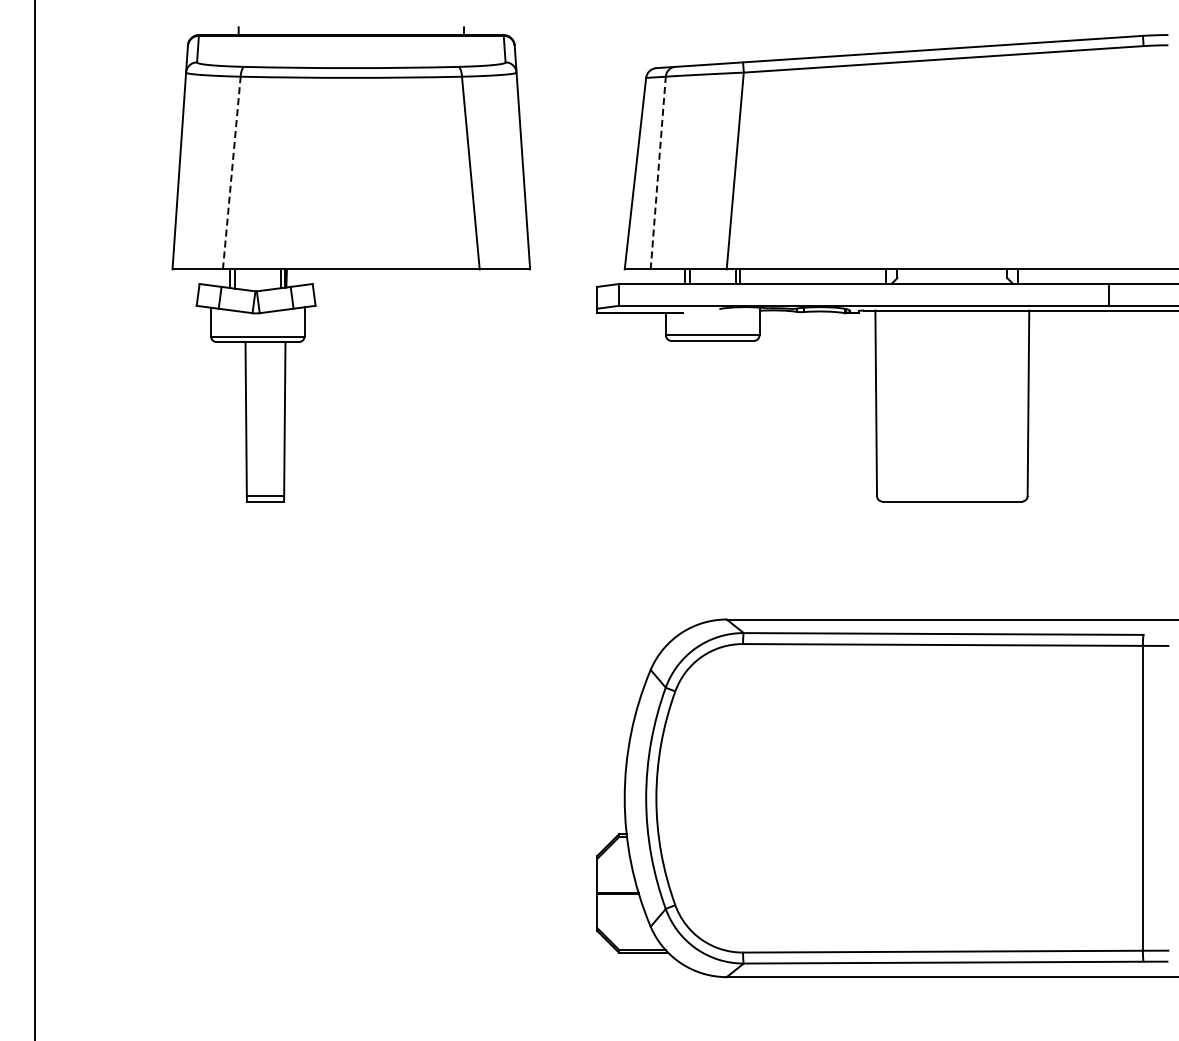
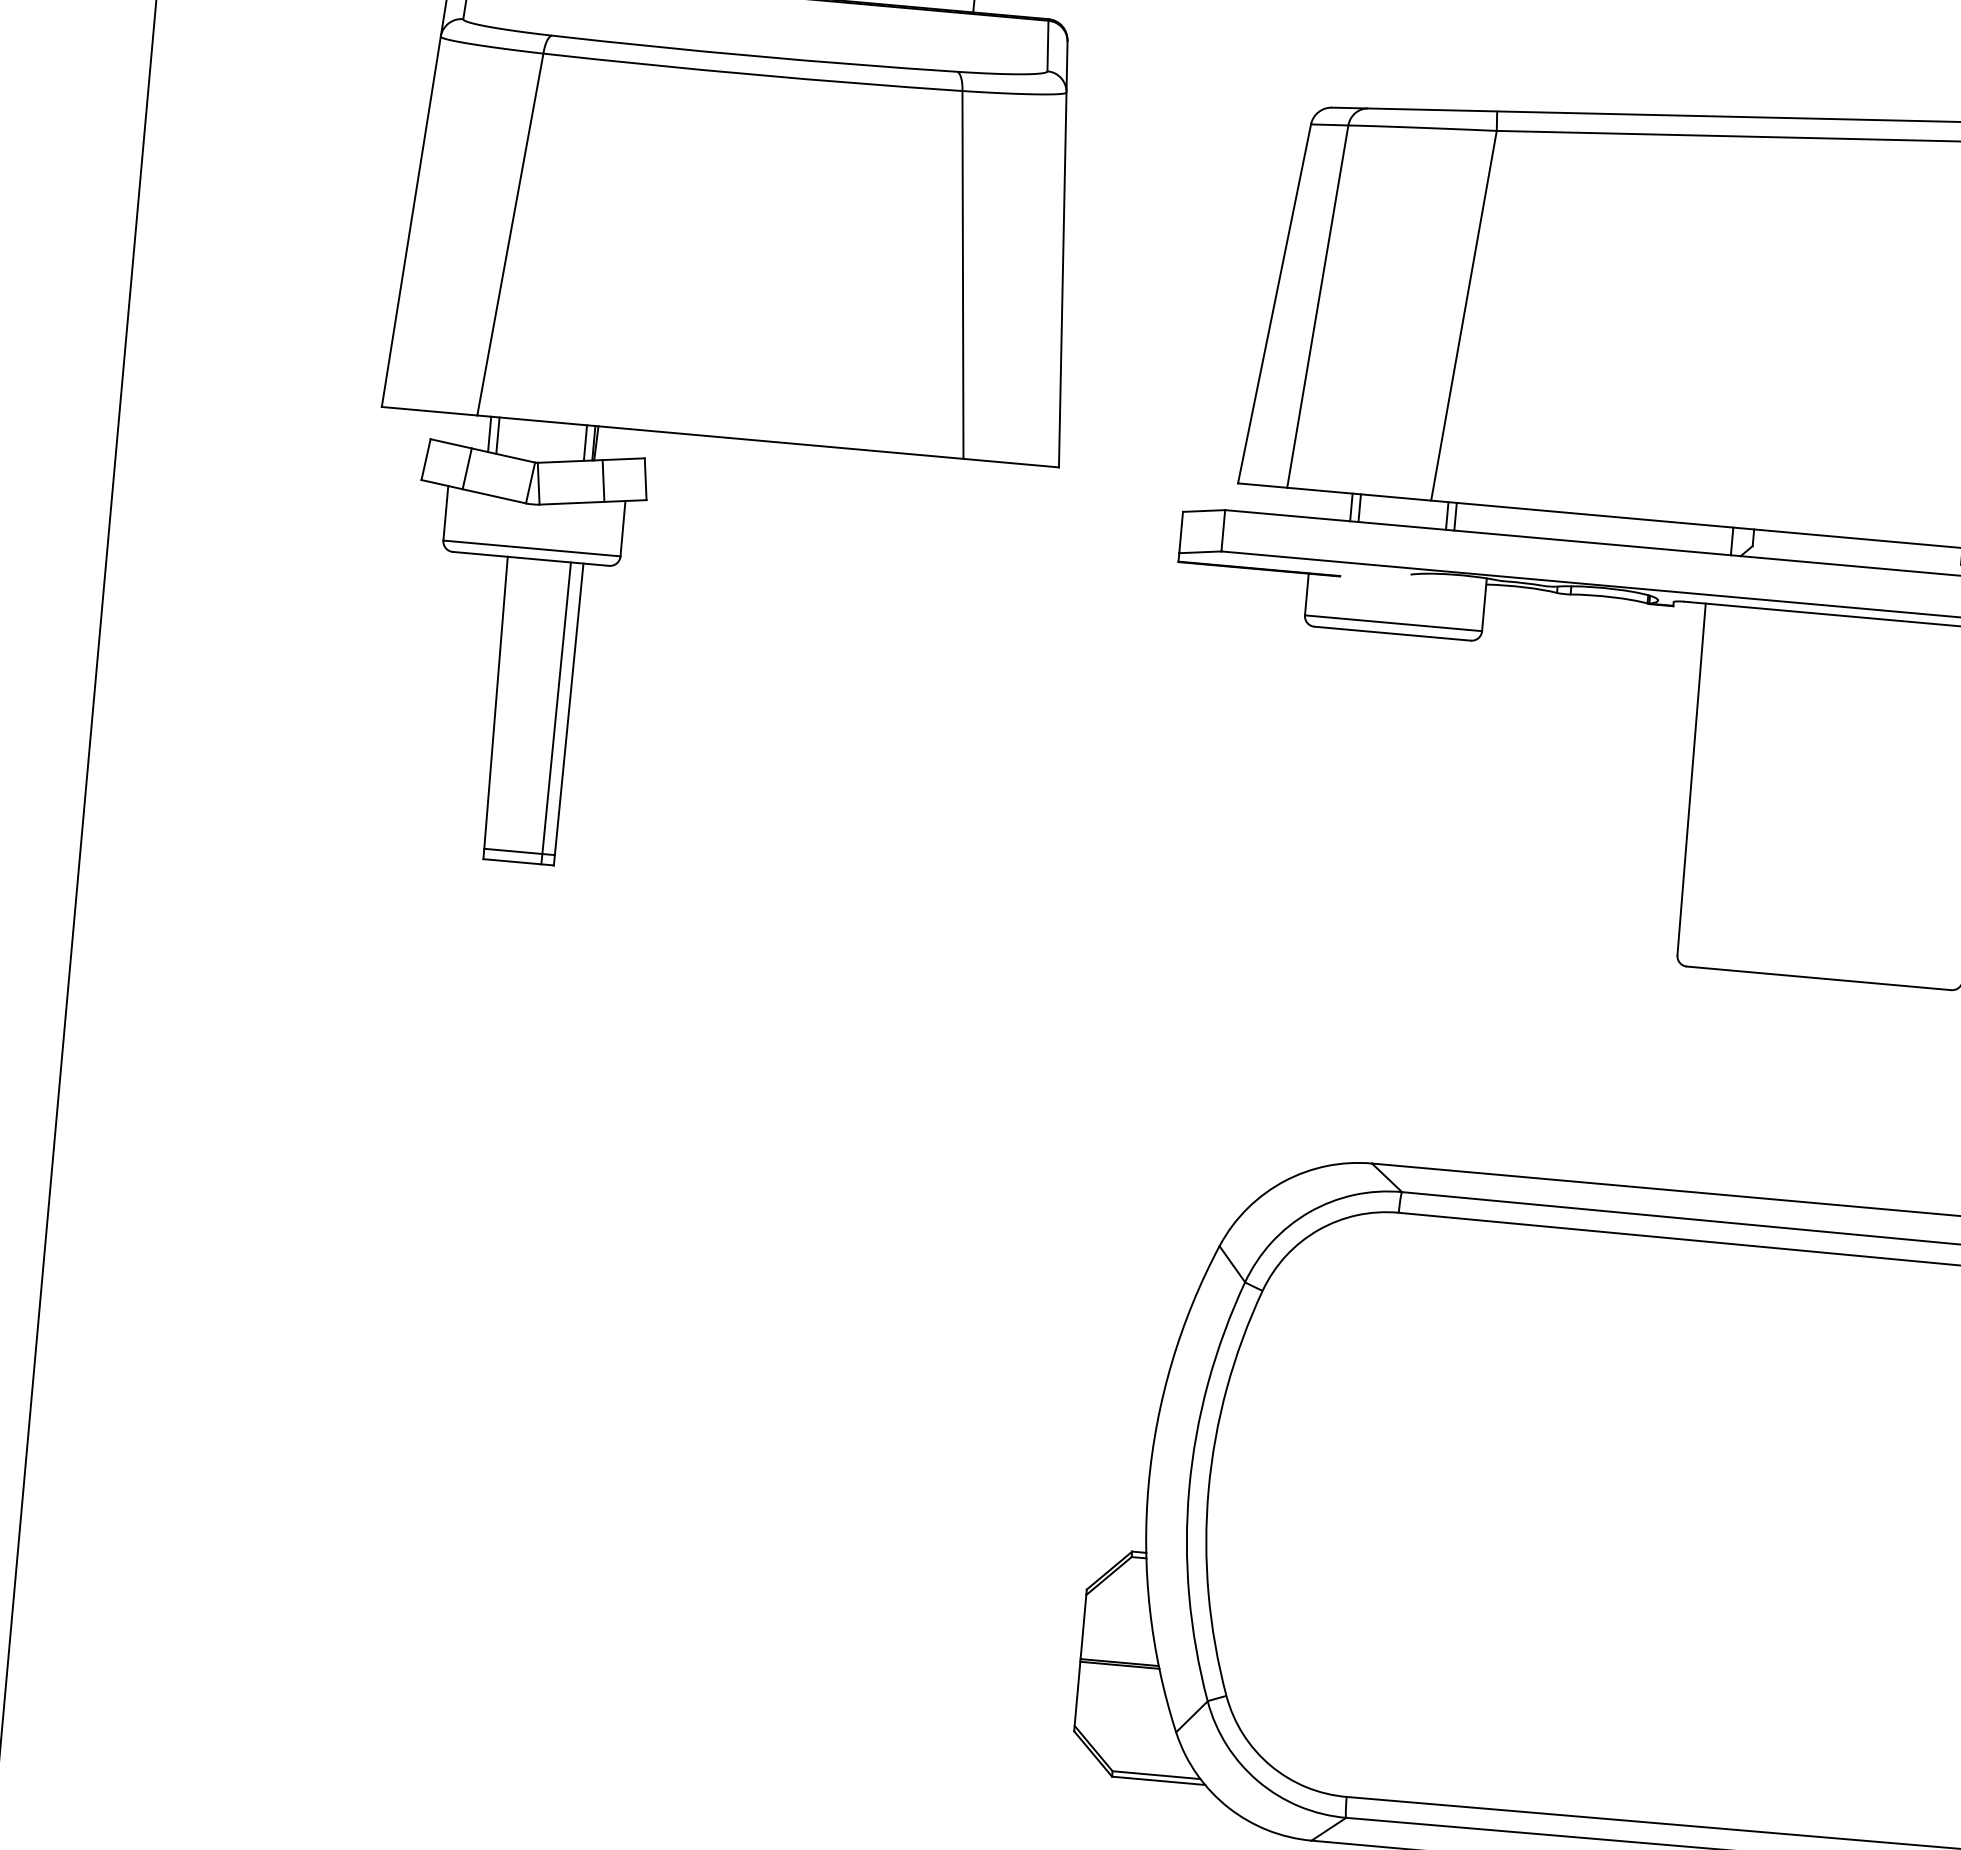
line: (231, 173) -> (509, 235), dashed -> solid
line: (658, 173) -> (1318, 307), dashed -> solid
line: (277, 421) -> (554, 712), added

